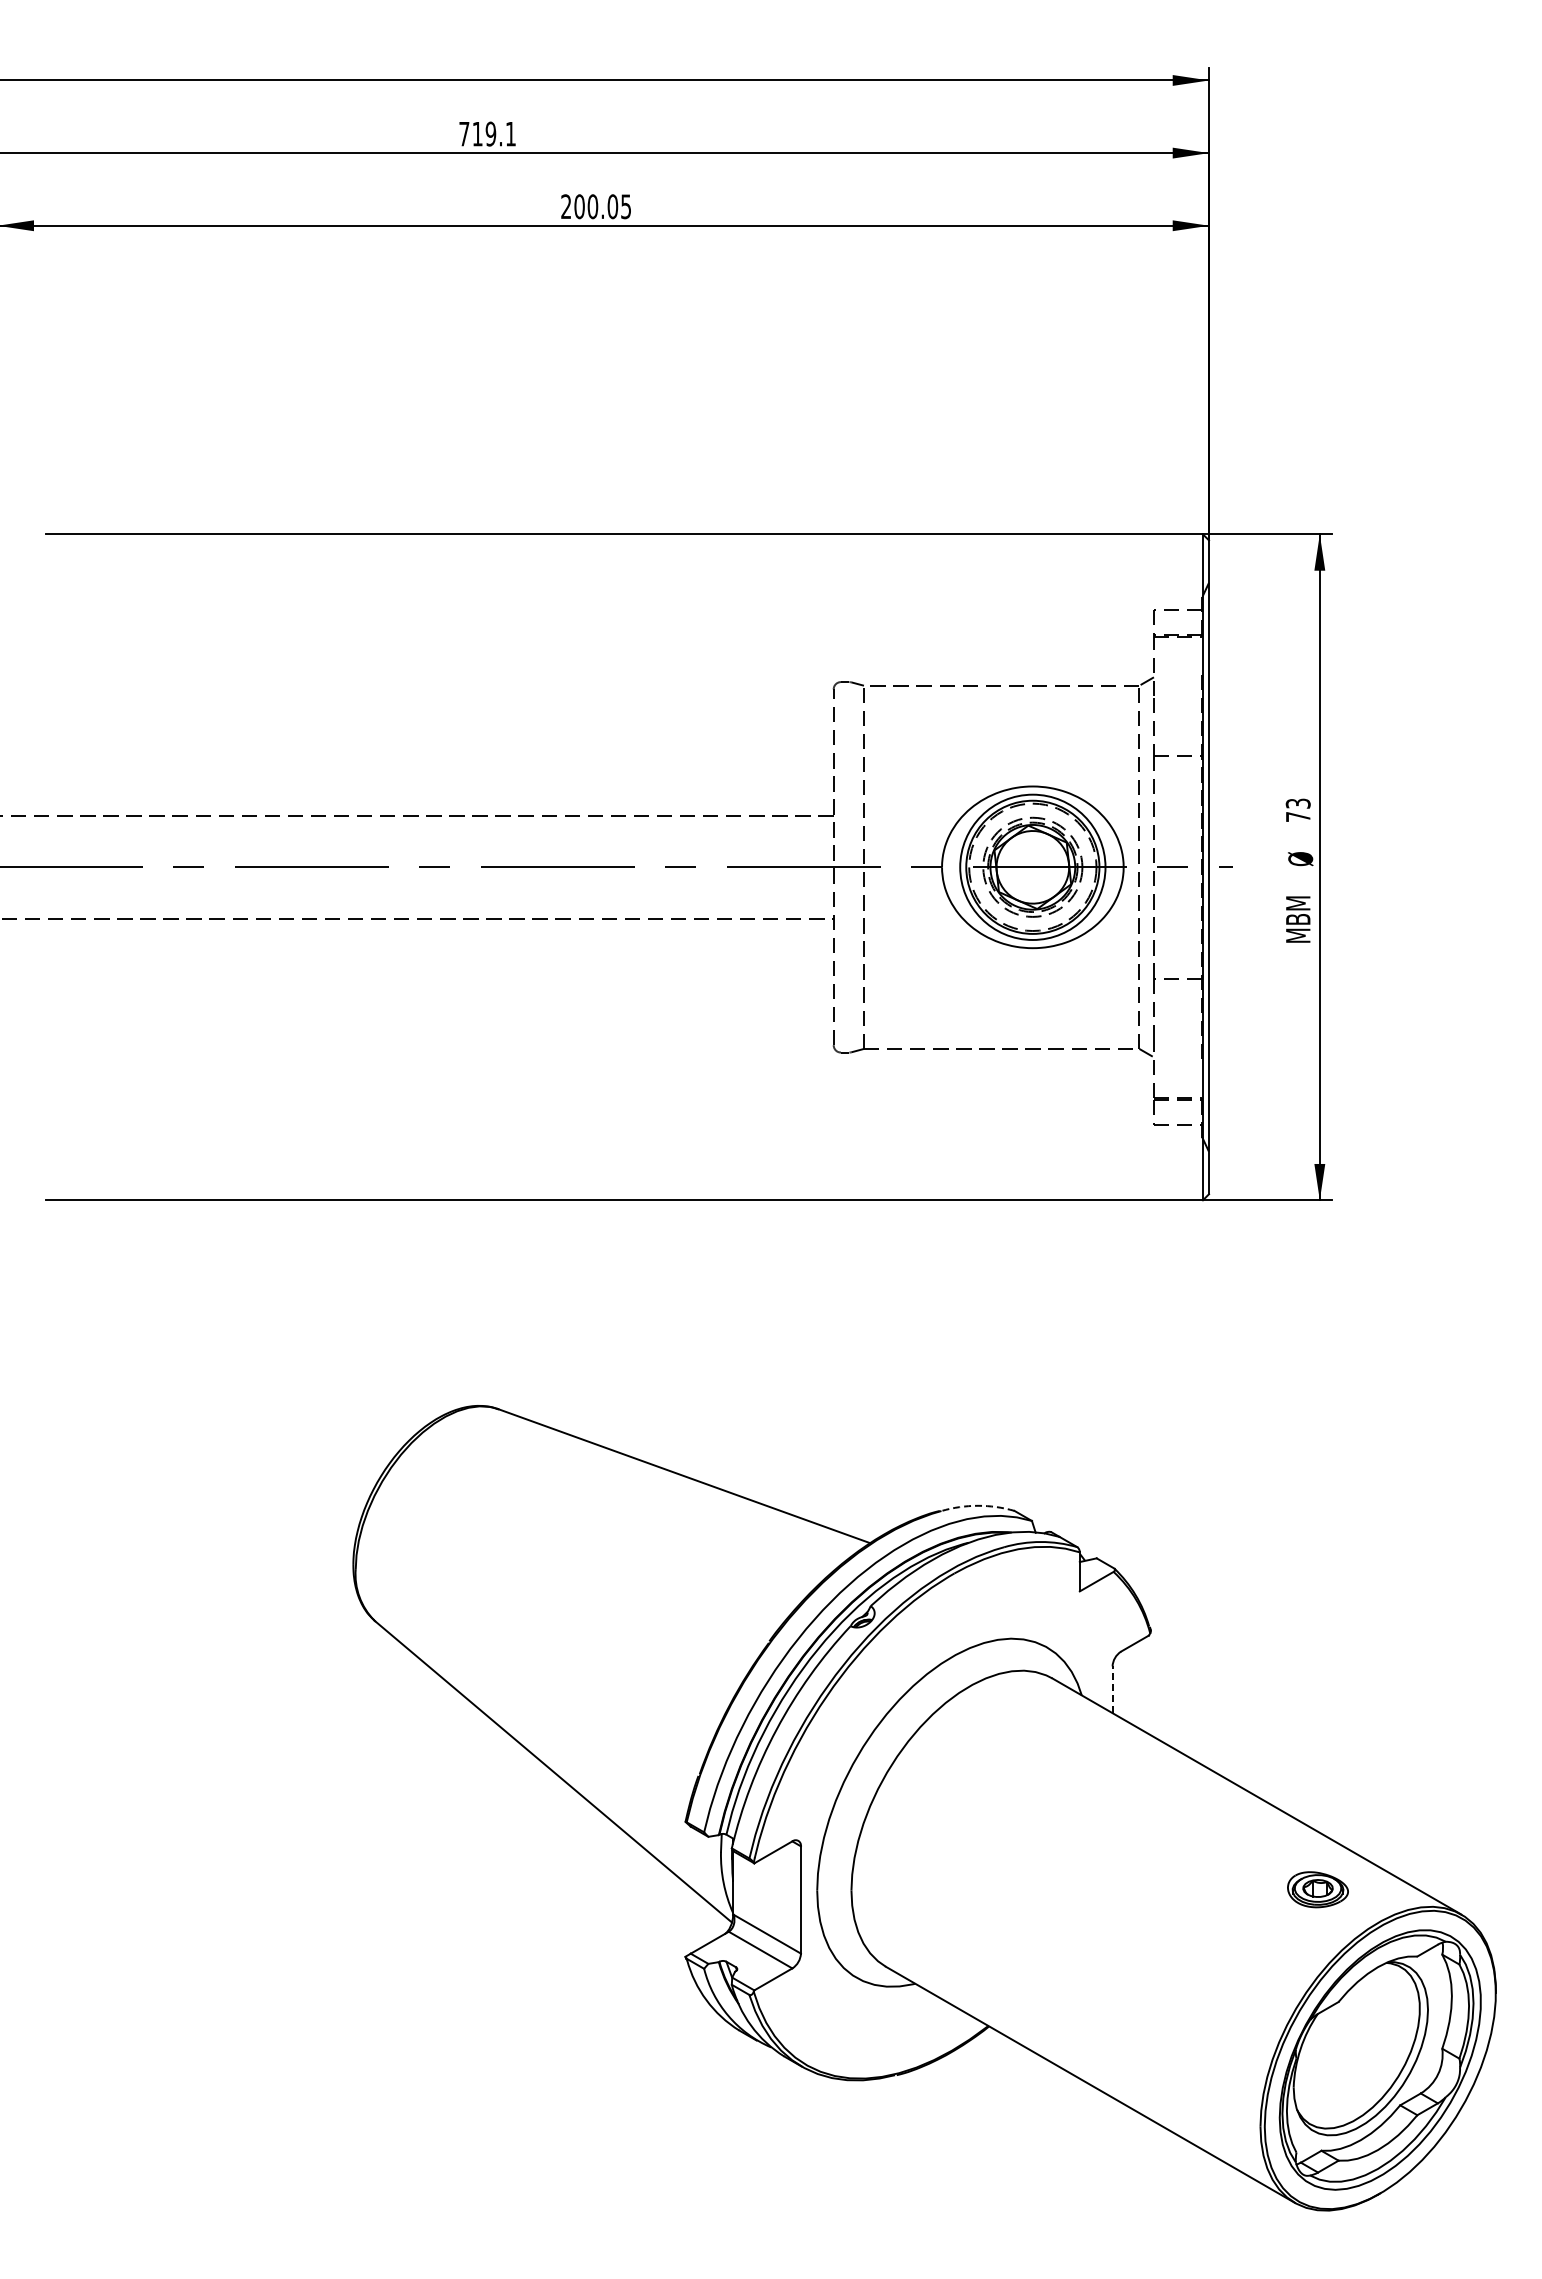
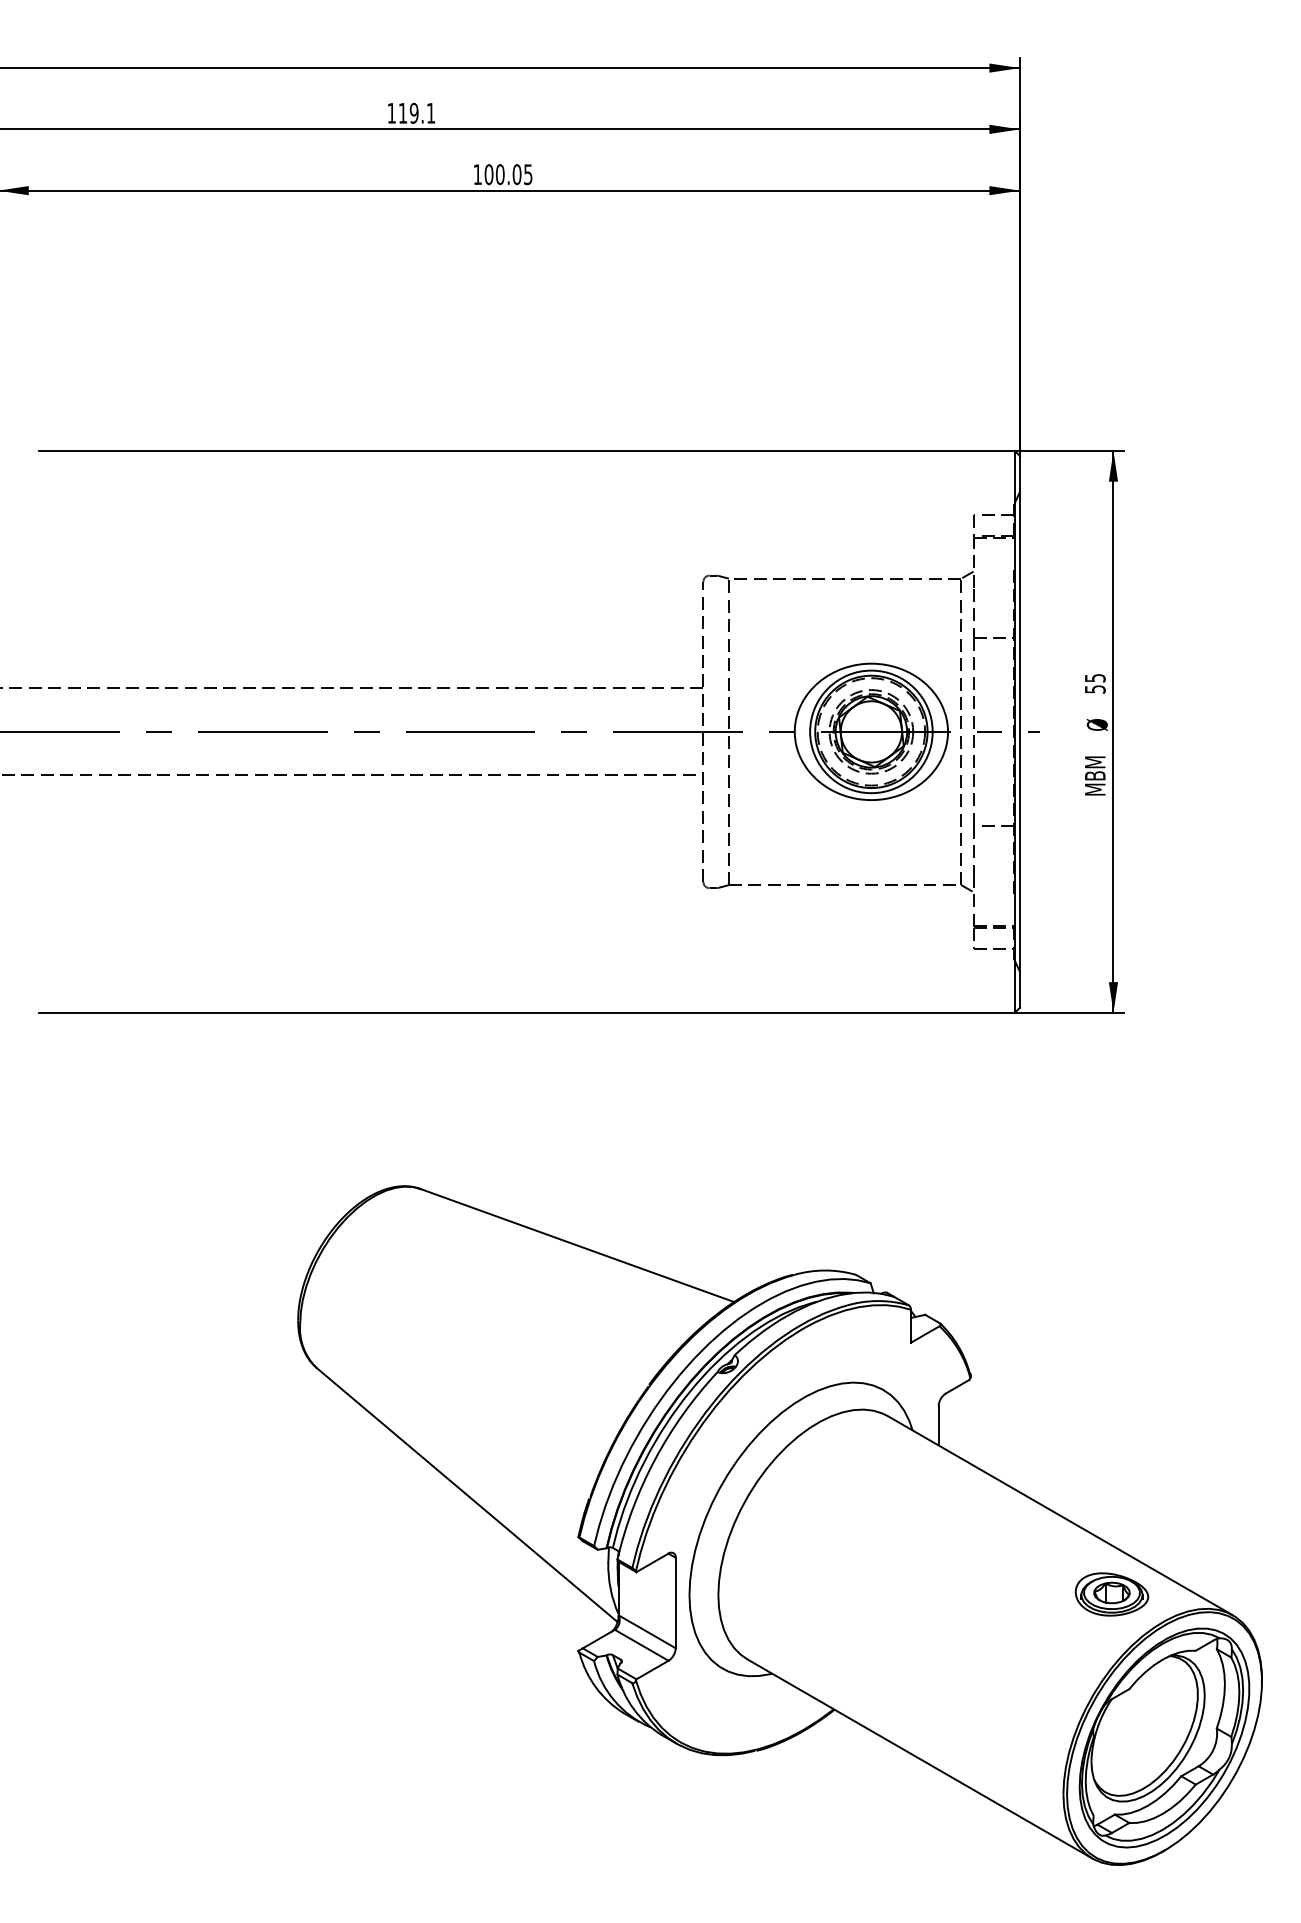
text: (464, 134) -> (391, 113), 719.1 -> 119.1
text: (566, 206) -> (477, 174), 200.05 -> 100.05
text: (1297, 809) -> (1094, 683), 73 -> 55
arc: (977, 1505) -> (824, 1270), dashed -> solid
line: (1112, 1689) -> (938, 1425), dashed -> solid
part: (1317, 1889) -> (1111, 1594), size x1.43

